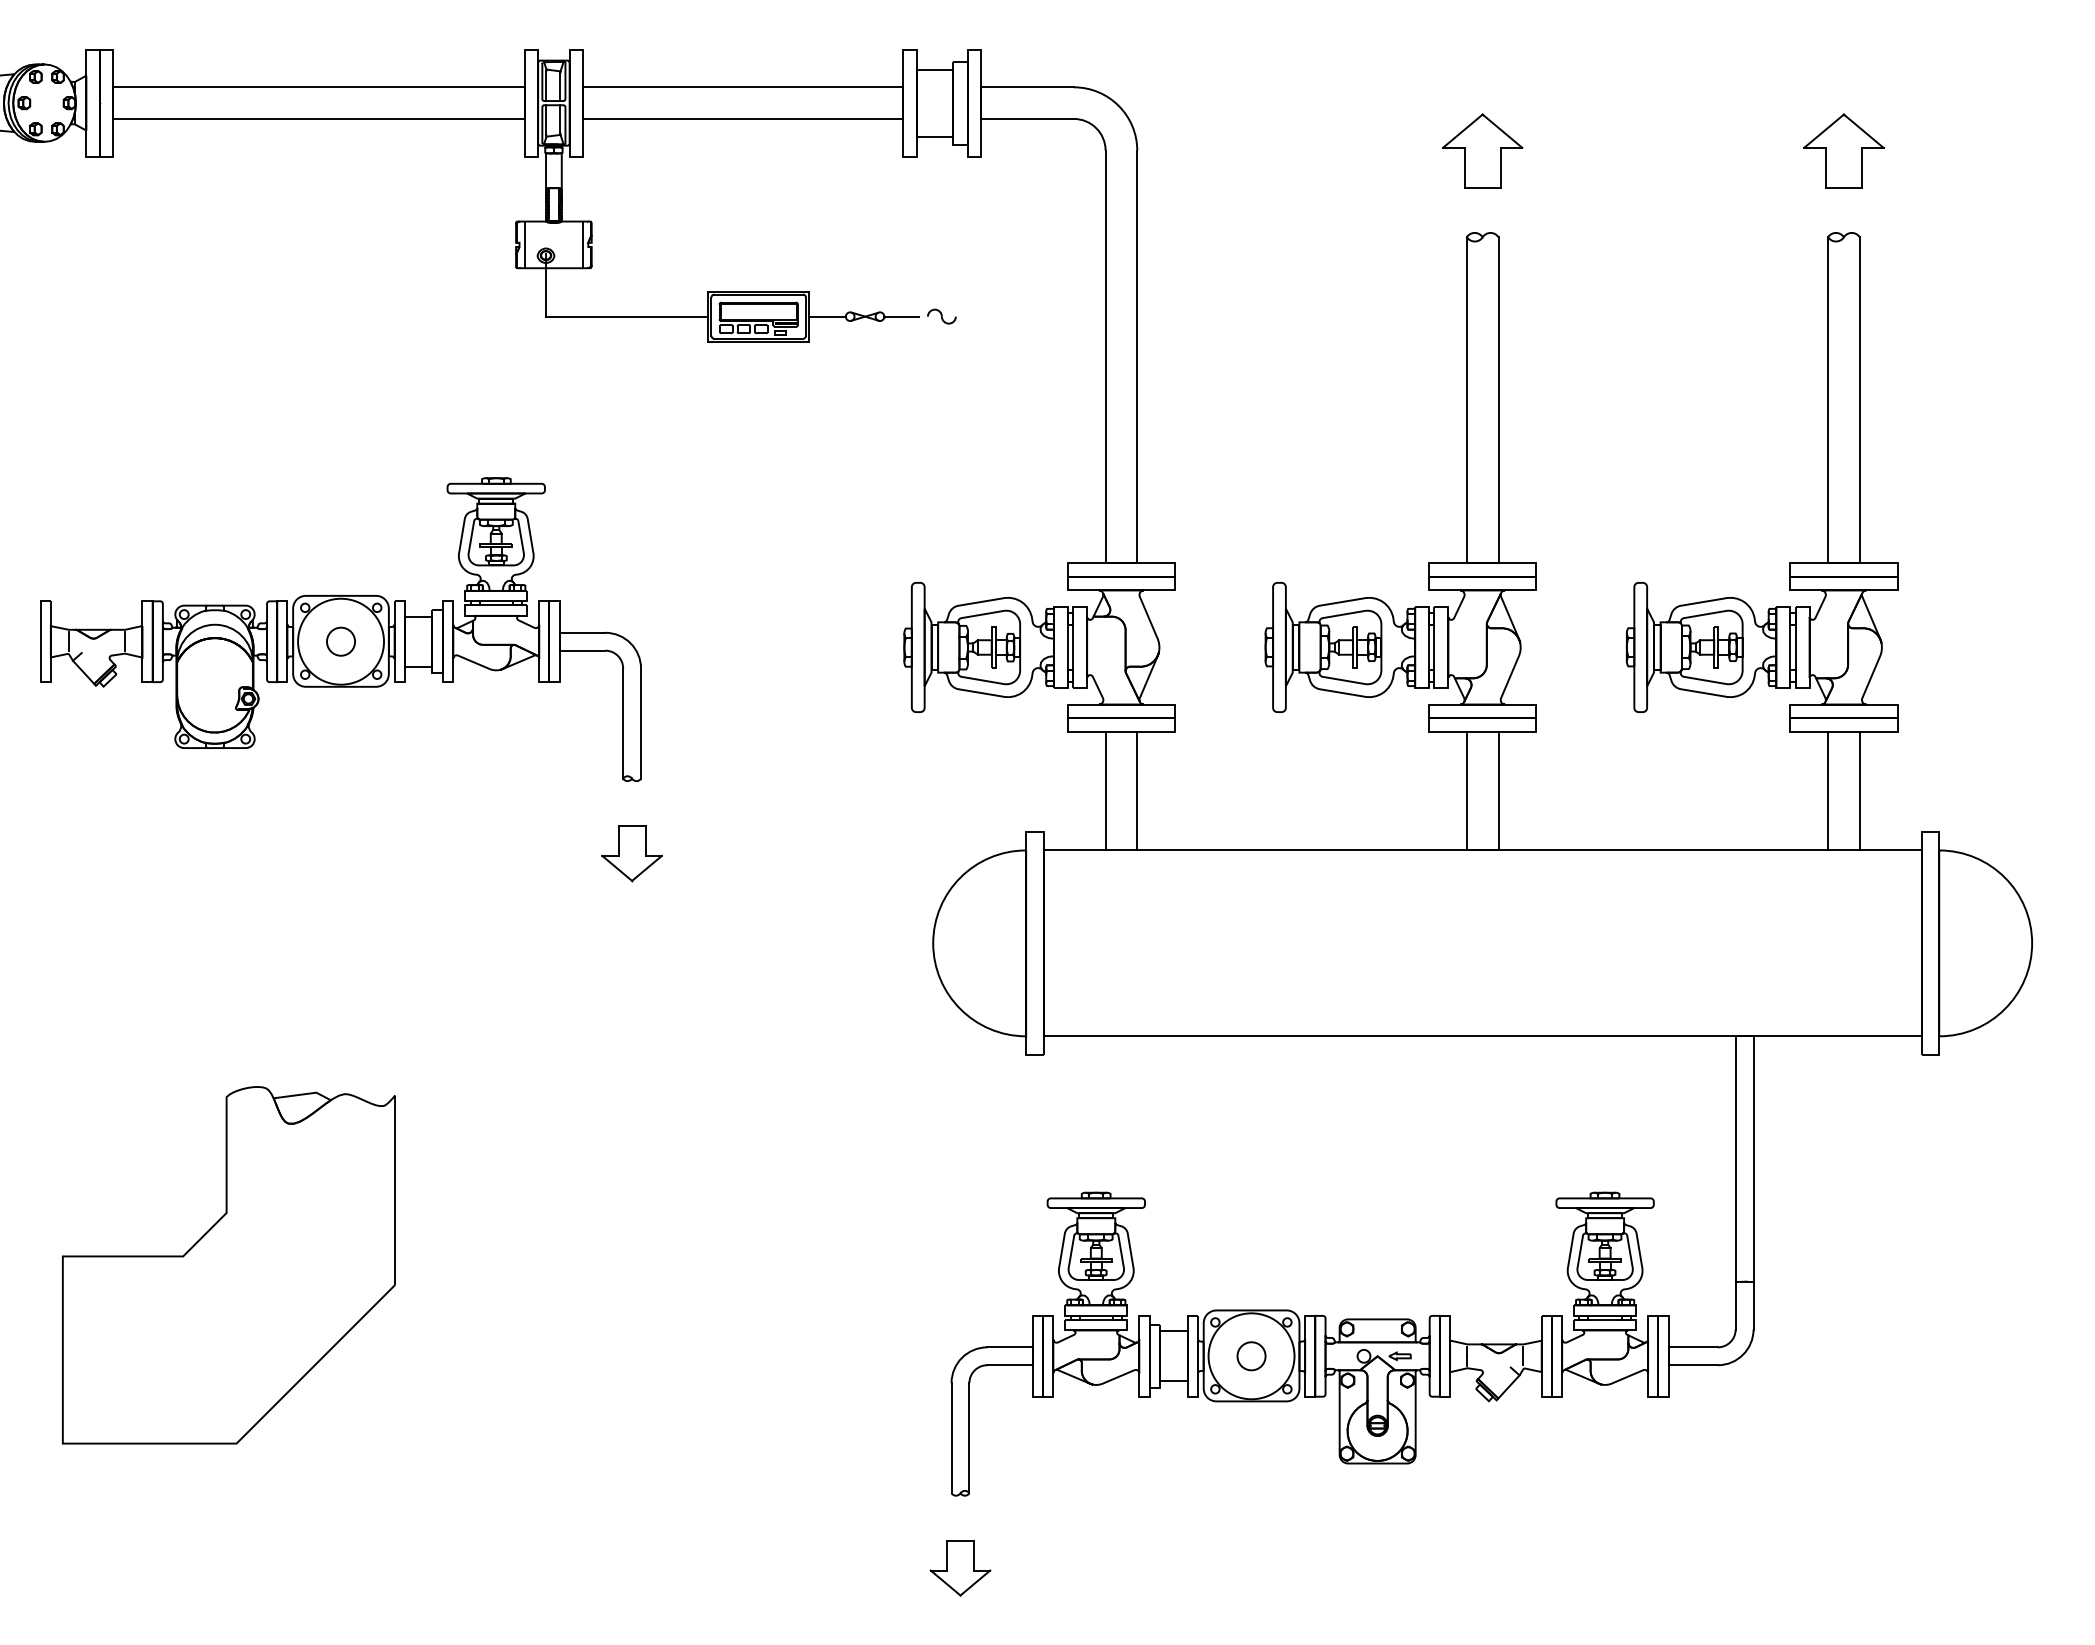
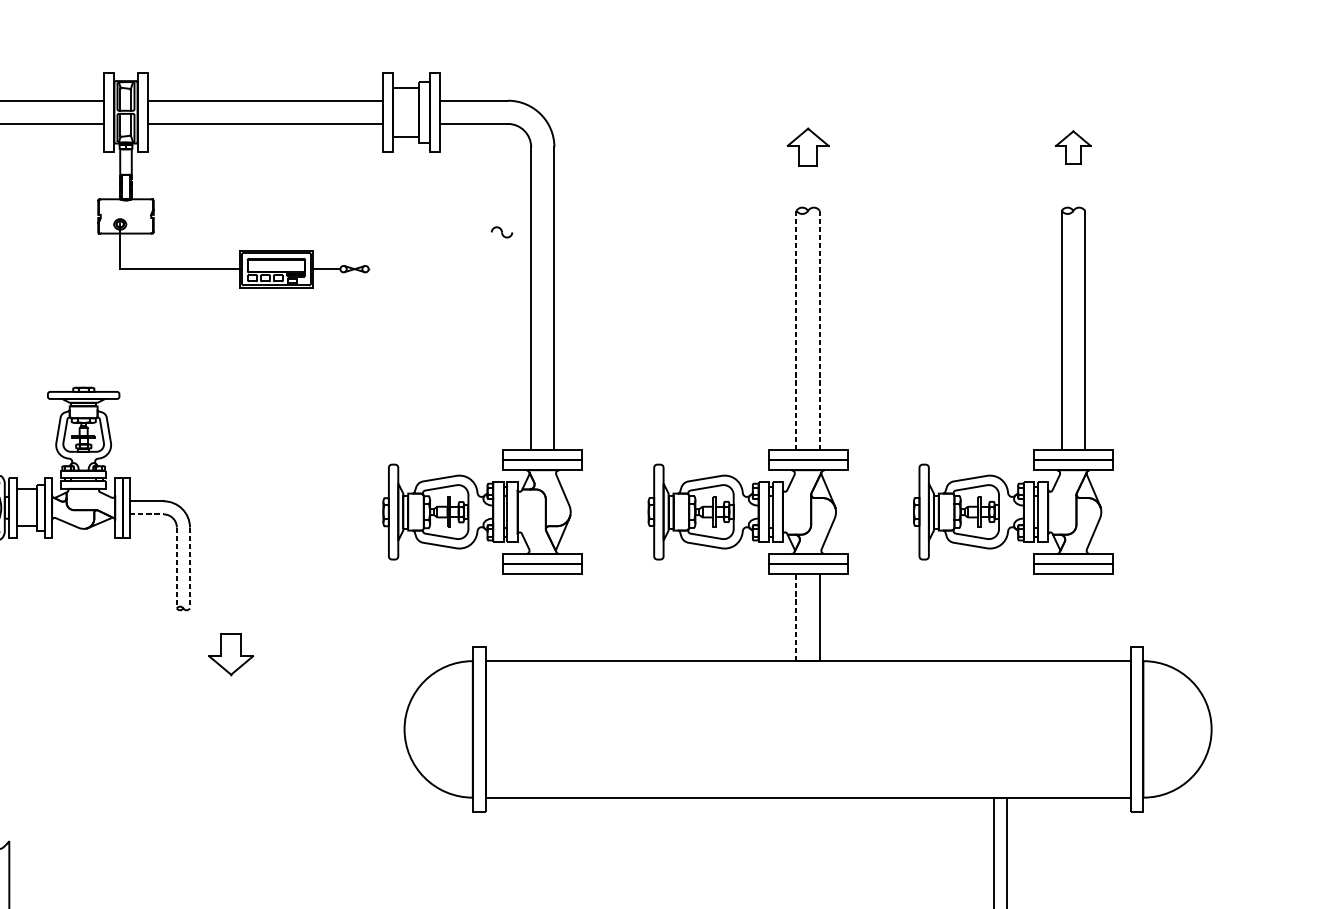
part: (1482, 150) -> (807, 147), size x0.7
part: (1843, 150) -> (1073, 147), size x0.6
line: (525, 244) -> (105, 216), removed
line: (582, 244) -> (147, 216), removed
line: (901, 316) -> (381, 269), removed
part: (941, 316) -> (501, 232), moved
line: (1466, 400) -> (796, 330), solid -> dashed
line: (1498, 400) -> (819, 330), solid -> dashed
line: (582, 650) -> (147, 514), solid -> dashed
line: (623, 724) -> (177, 568), solid -> dashed
line: (641, 724) -> (190, 568), solid -> dashed
line: (1105, 790) -> (531, 617), removed
line: (1137, 790) -> (554, 617), removed
line: (1466, 790) -> (796, 617), solid -> dashed
line: (1828, 790) -> (1062, 617), removed
line: (1859, 790) -> (1084, 617), removed
part: (631, 853) -> (230, 654), moved

